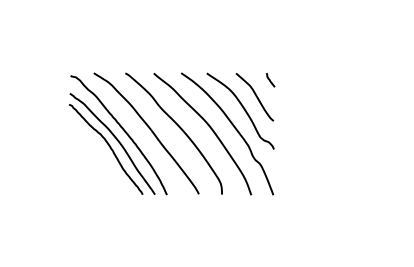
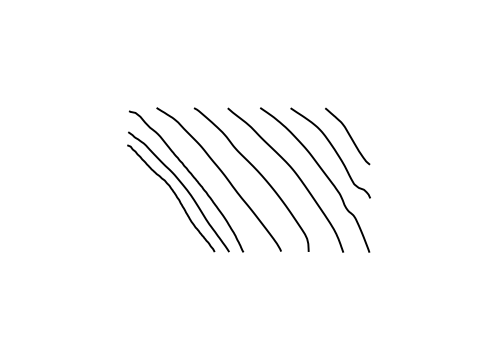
curve: (269, 79) -> (365, 115), removed

